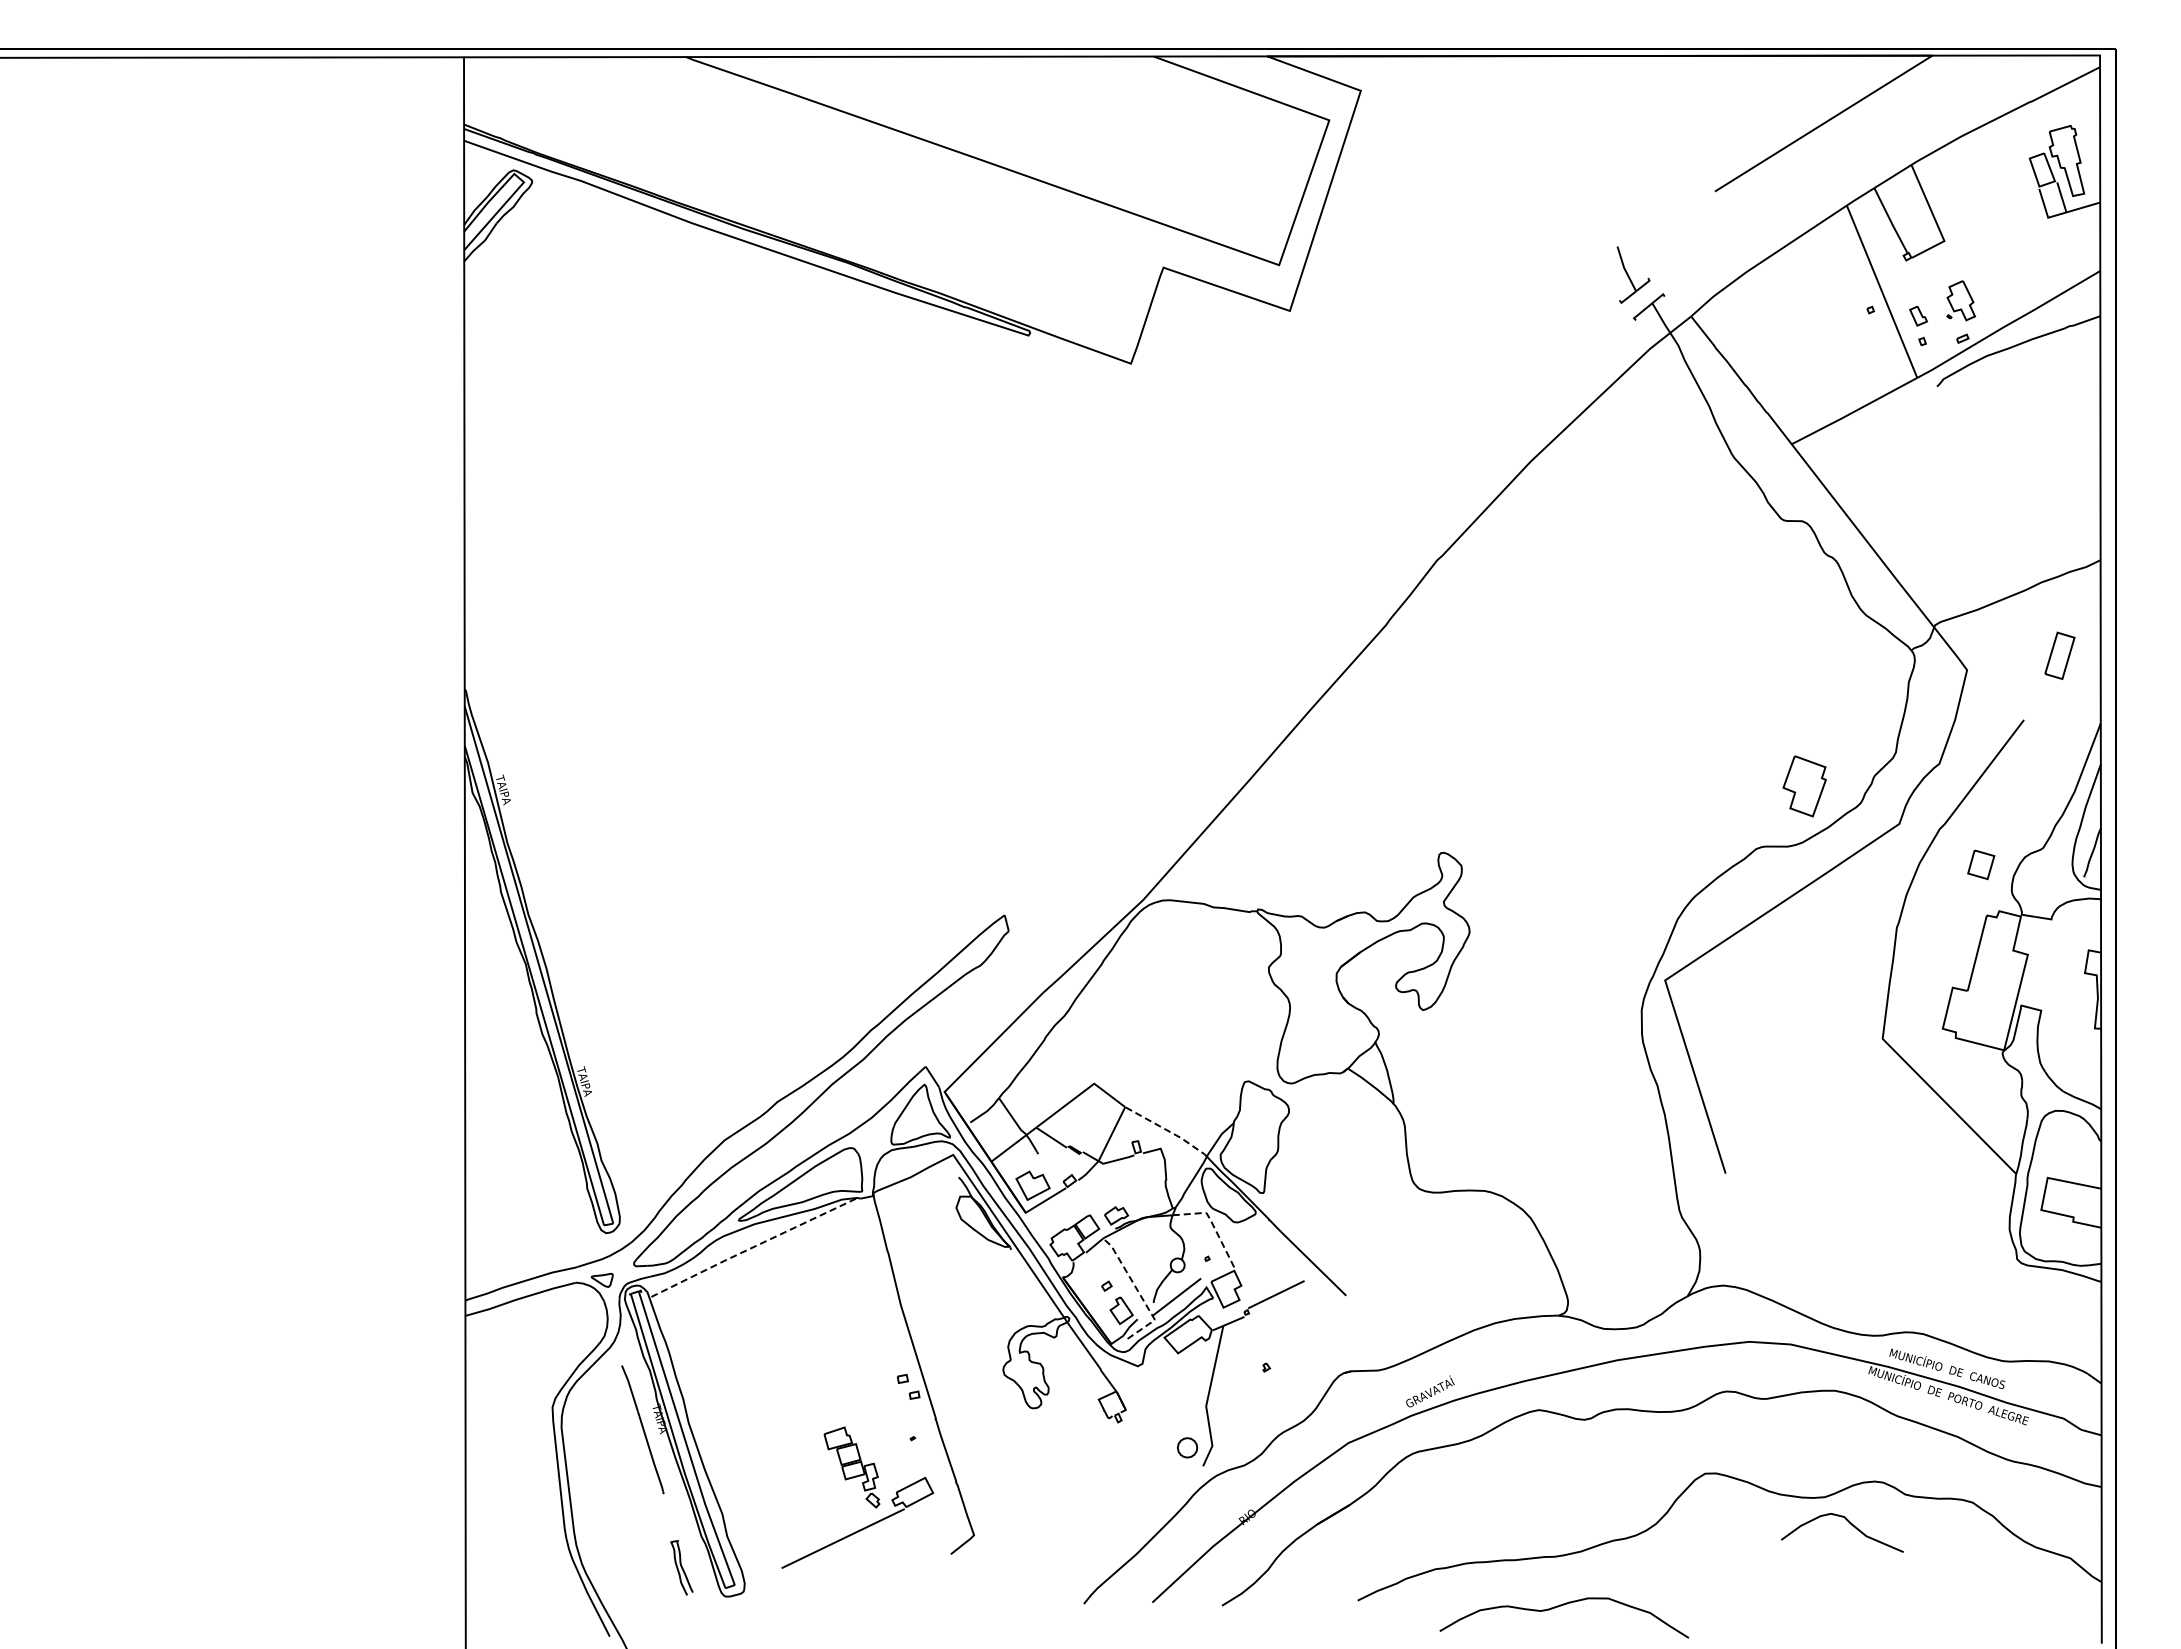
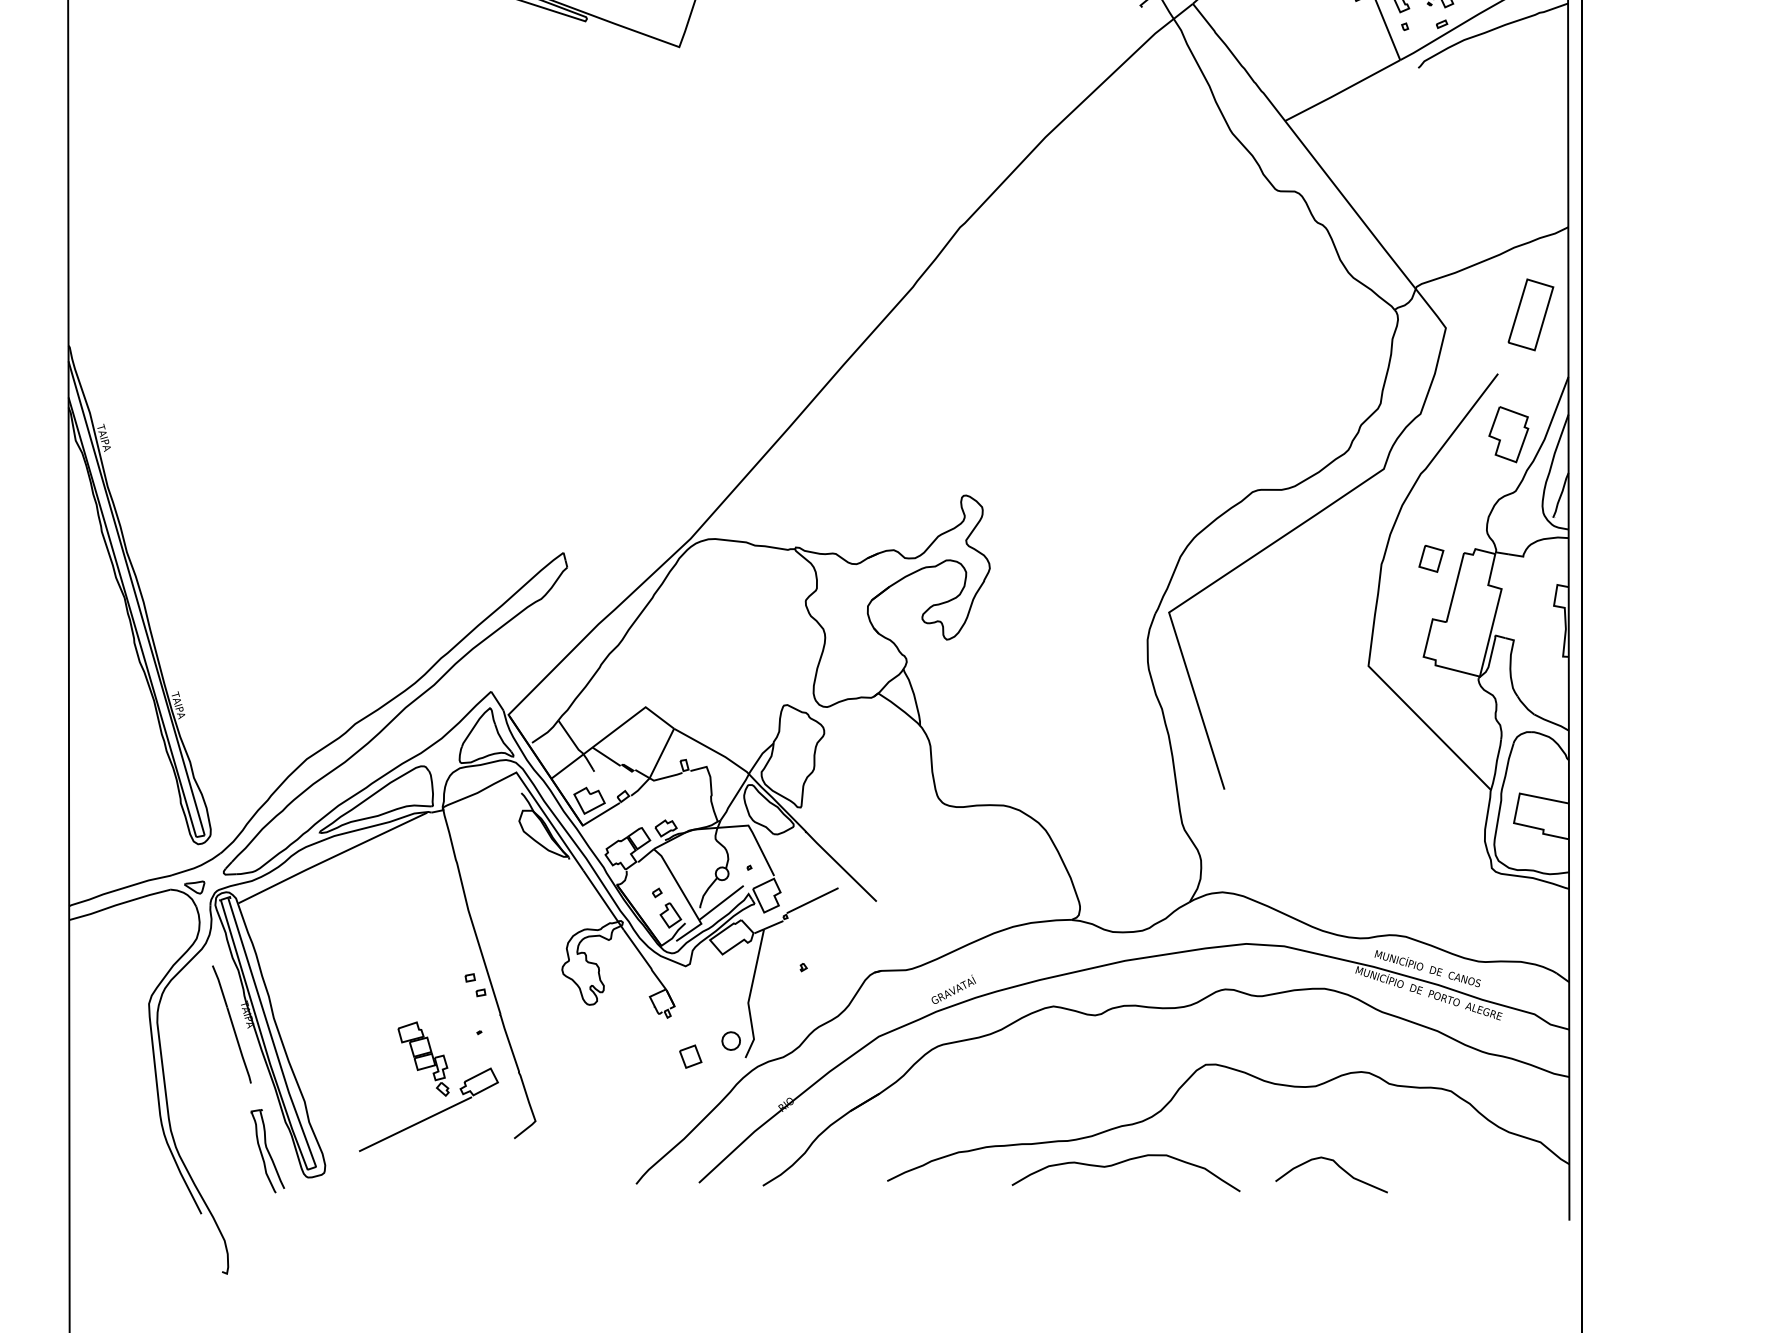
part: (2059, 655) -> (1530, 314), size x1.67
part: (1804, 786) -> (1508, 434), moved
part: (1981, 864) -> (1431, 558), moved
line: (1168, 1130) -> (713, 750), dashed -> solid
line: (1212, 1224) -> (754, 836), dashed -> solid
line: (752, 1247) -> (332, 857), dashed -> solid
line: (1138, 1292) -> (686, 898), dashed -> solid
part: (1143, 1464) -> (690, 1056), added
curve: (1850, 1524) -> (1339, 1167), moved
part: (681, 1567) -> (267, 1150), size x1.67
curve: (1561, 1606) -> (1123, 1162), moved

